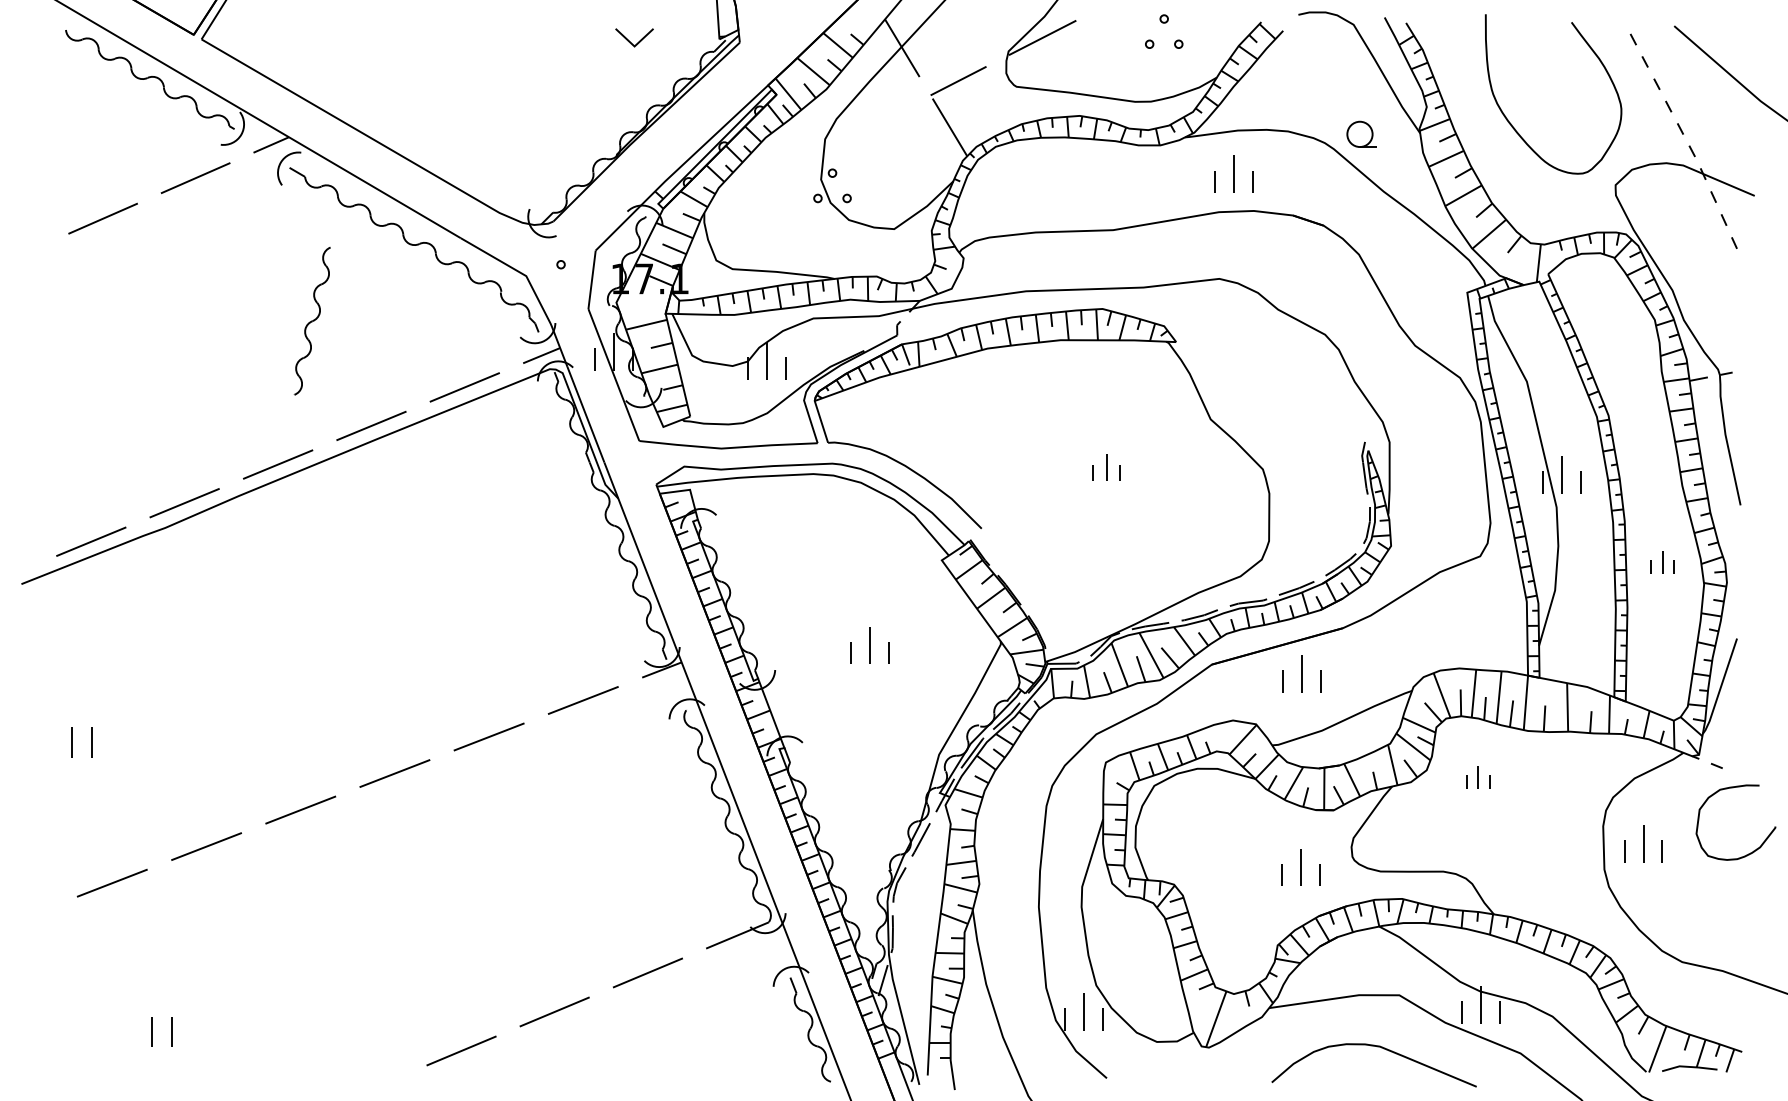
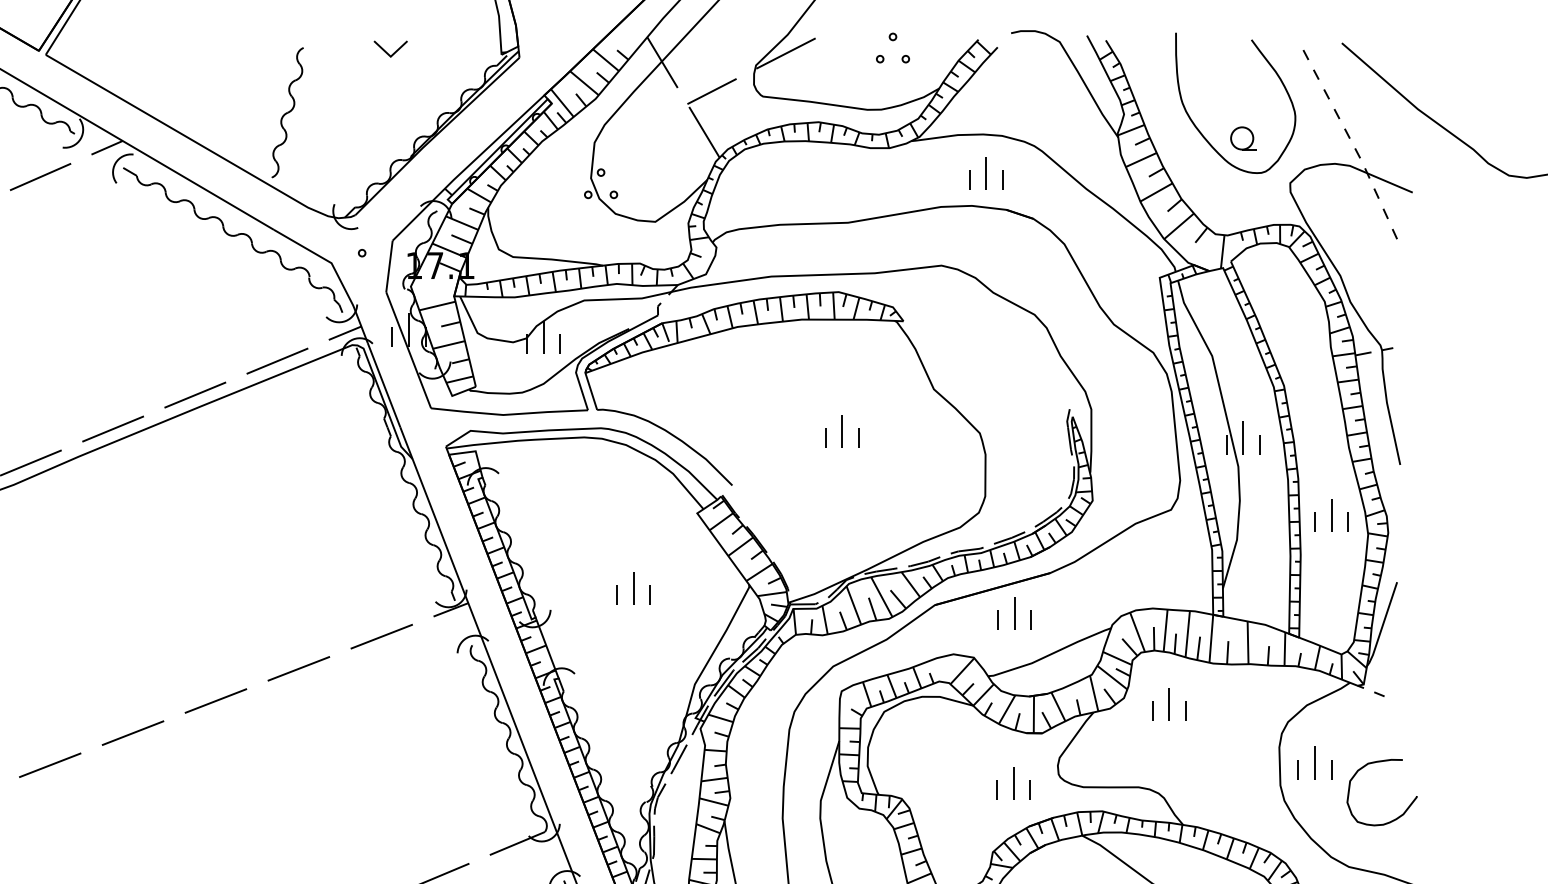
part: (634, 37) -> (390, 48), moved
part: (1361, 133) -> (1243, 137), moved
part: (1233, 173) -> (985, 172), moved
part: (311, 321) -> (286, 113), moved
part: (1106, 467) -> (842, 431), size x1.43
part: (1662, 562) -> (1331, 515), size x1.67
part: (1477, 777) -> (1168, 704), size x1.67
curve: (1753, 850) -> (1397, 817), moved

